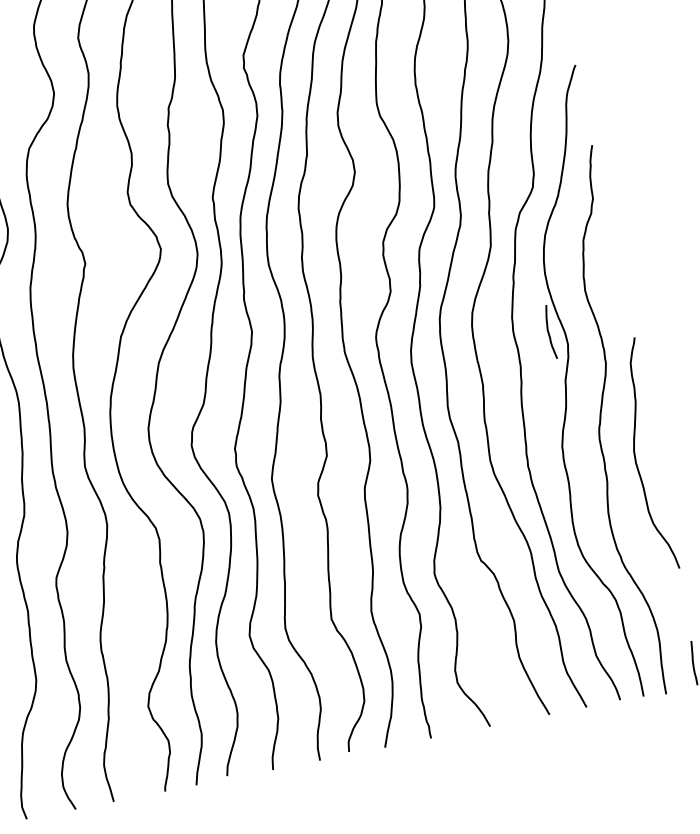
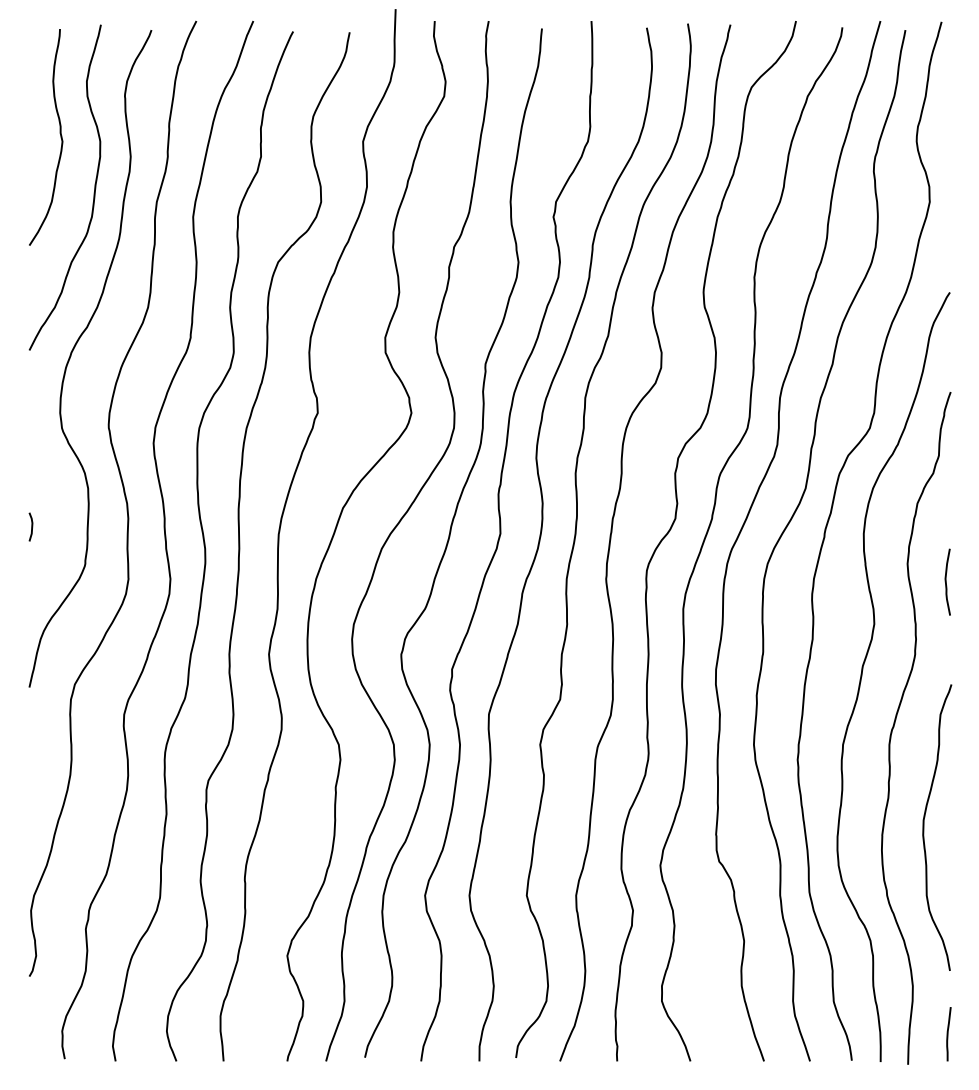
curve: (548, 331) -> (946, 581), moved
curve: (635, 457) -> (924, 827), moved

